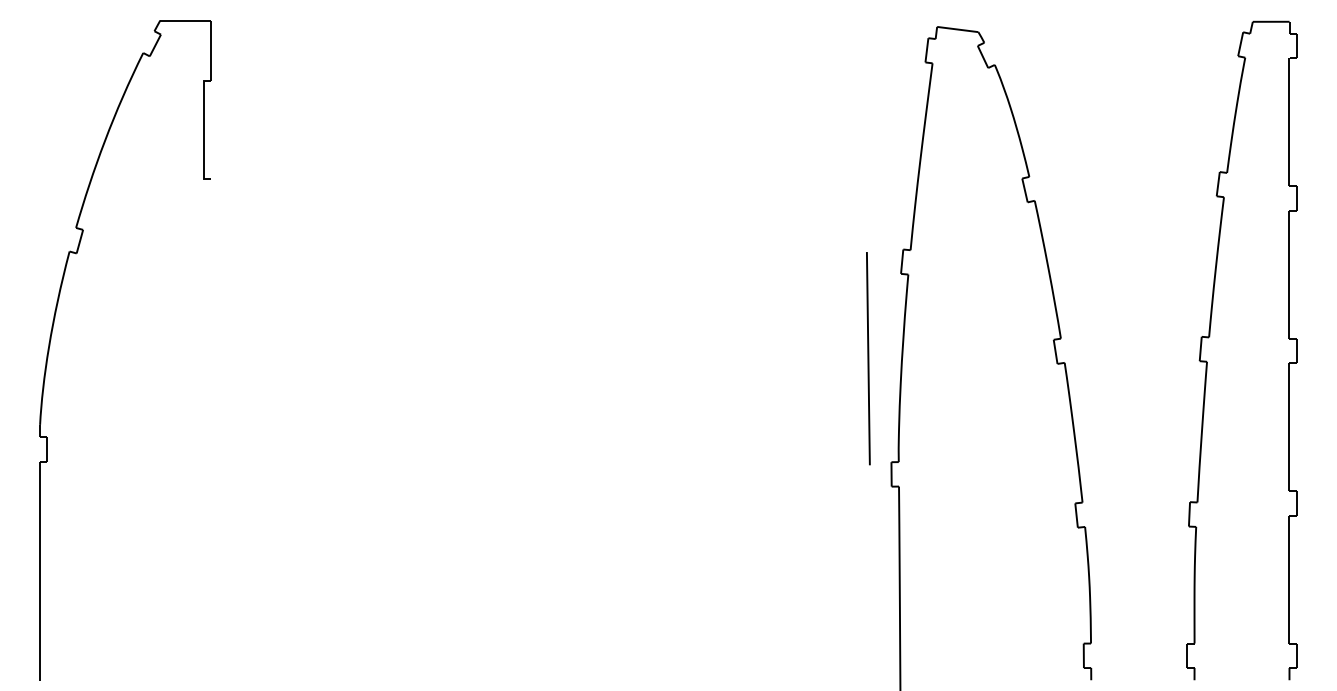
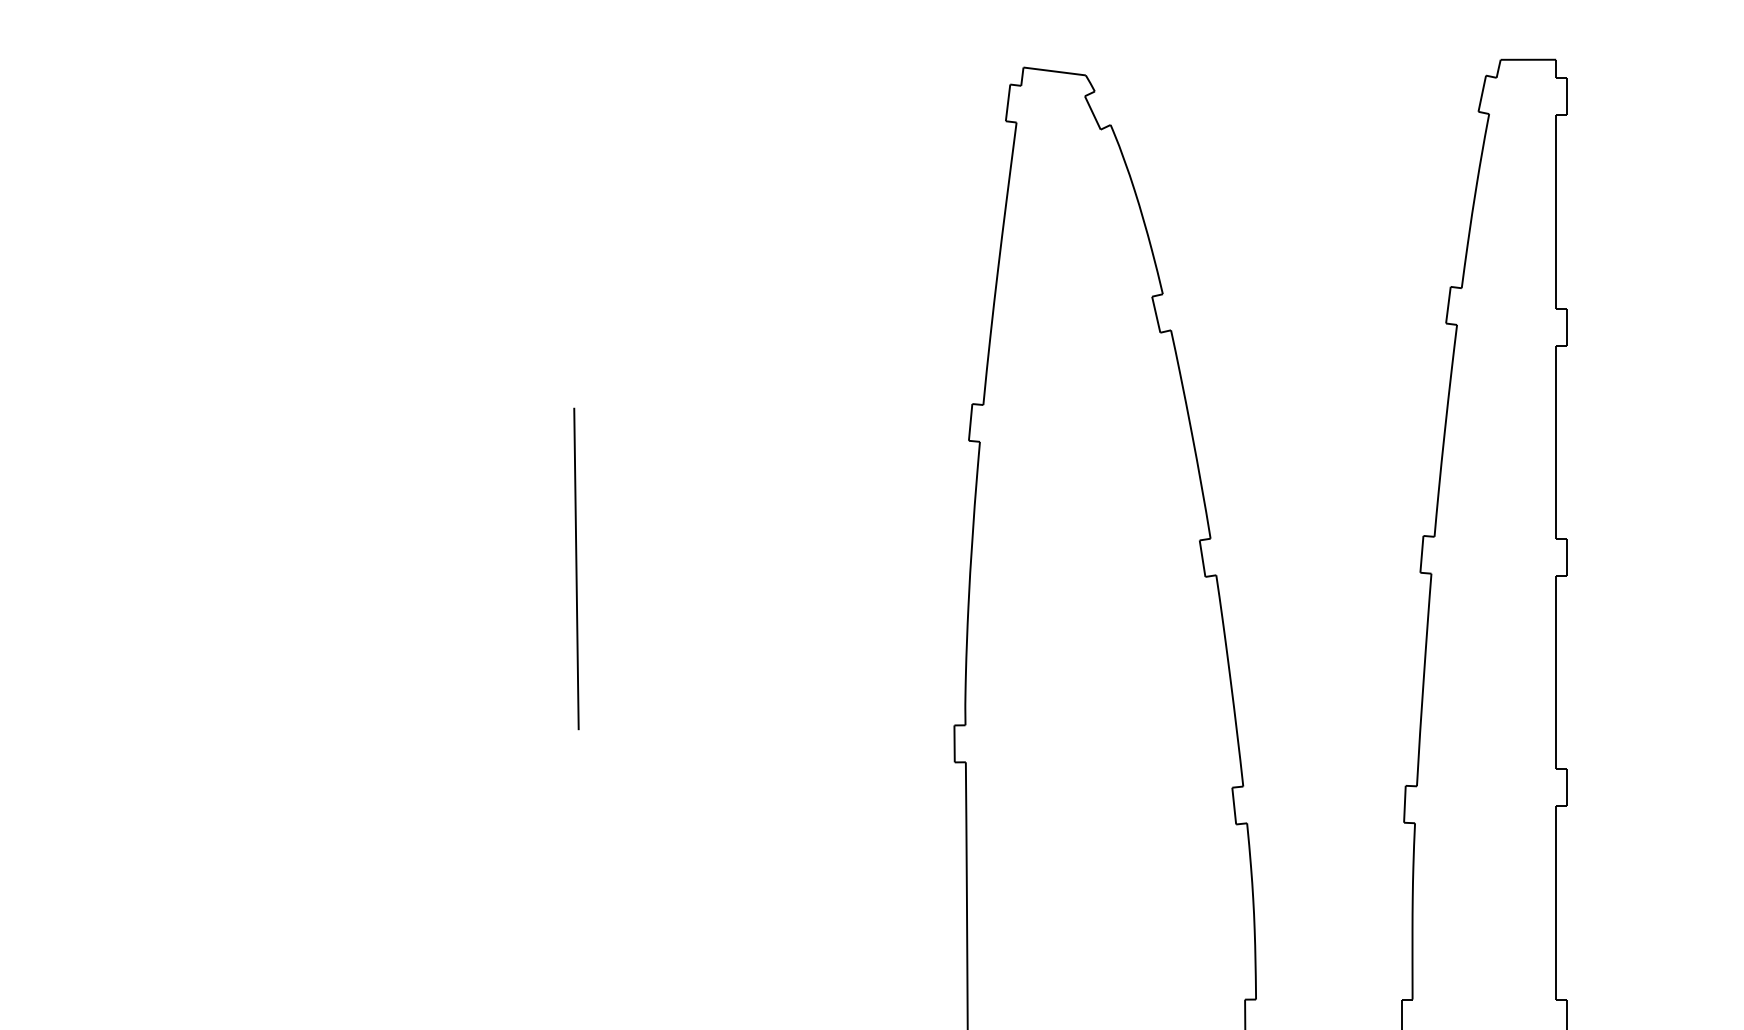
line: (868, 358) -> (576, 568), moved

